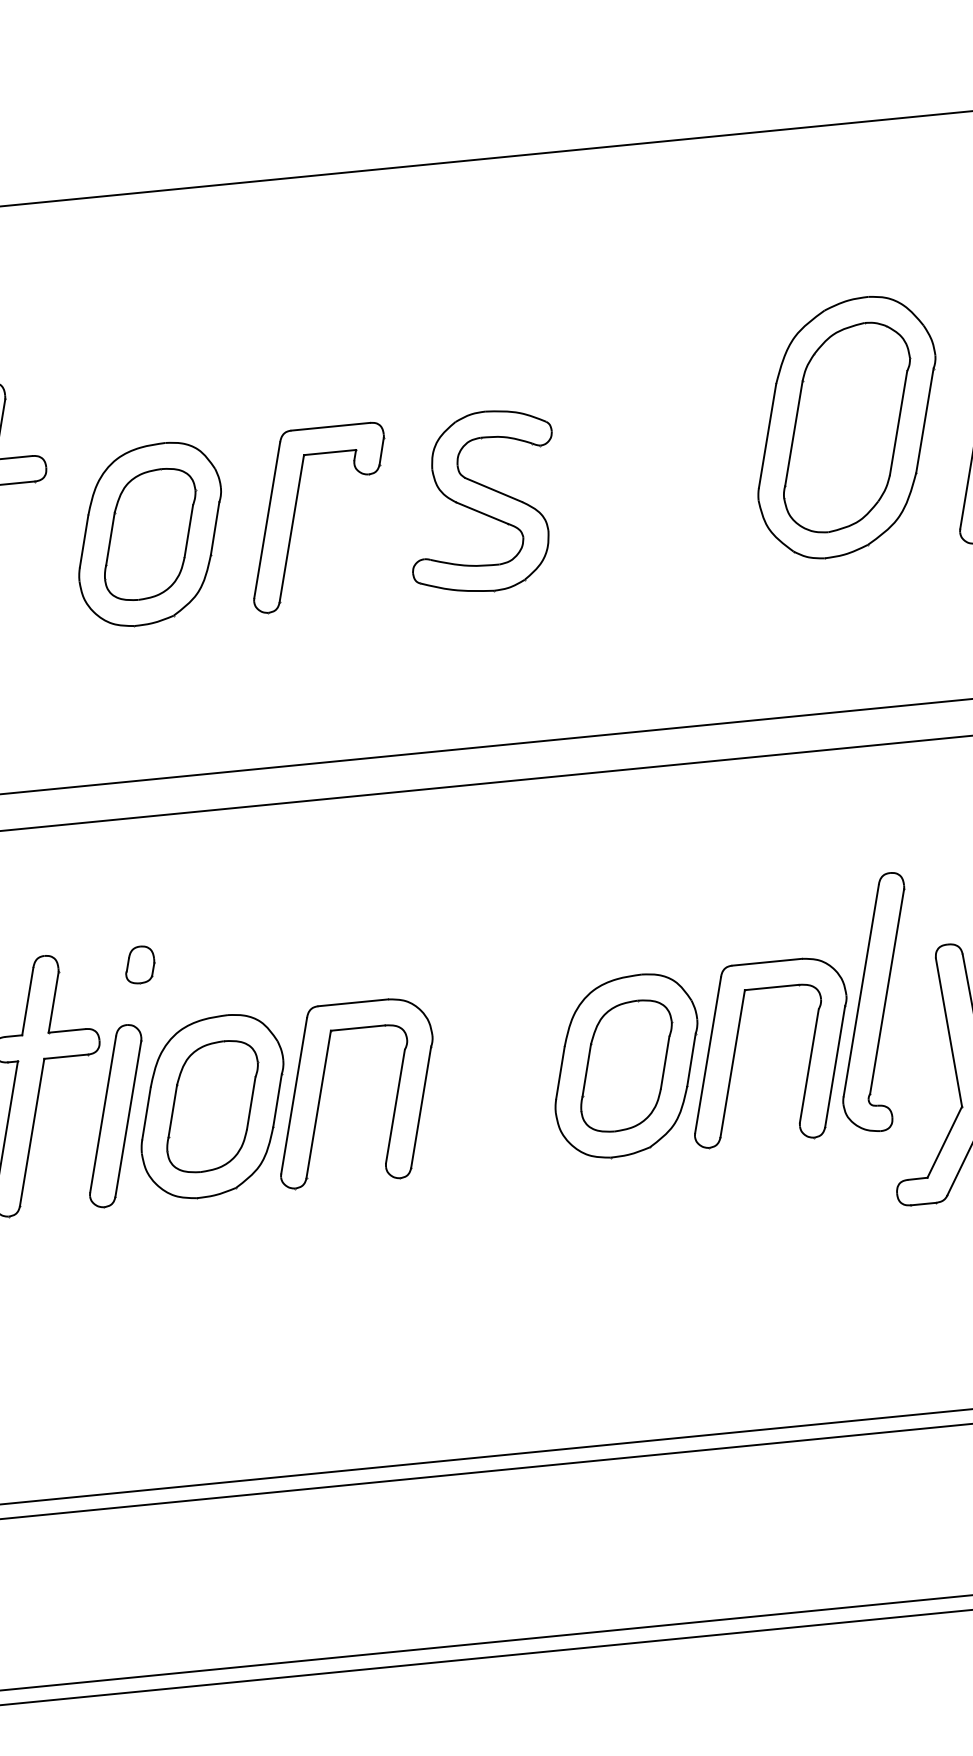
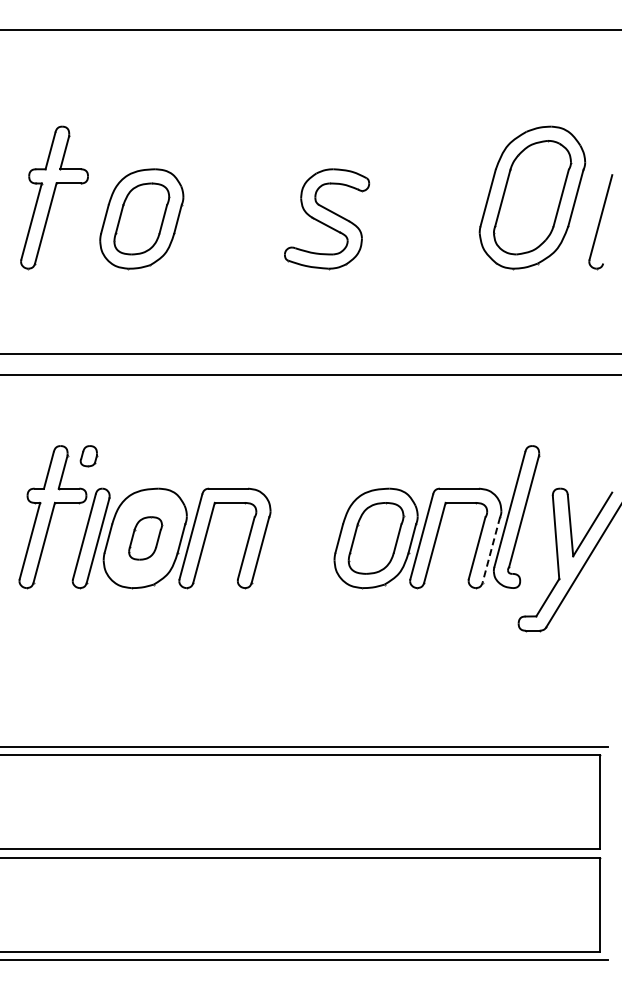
part: (296, 515) -> (223, 216), removed
part: (139, 965) -> (88, 456), moved
line: (835, 1067) -> (491, 550), solid -> dashed
part: (212, 1106) -> (145, 538), size x0.6

